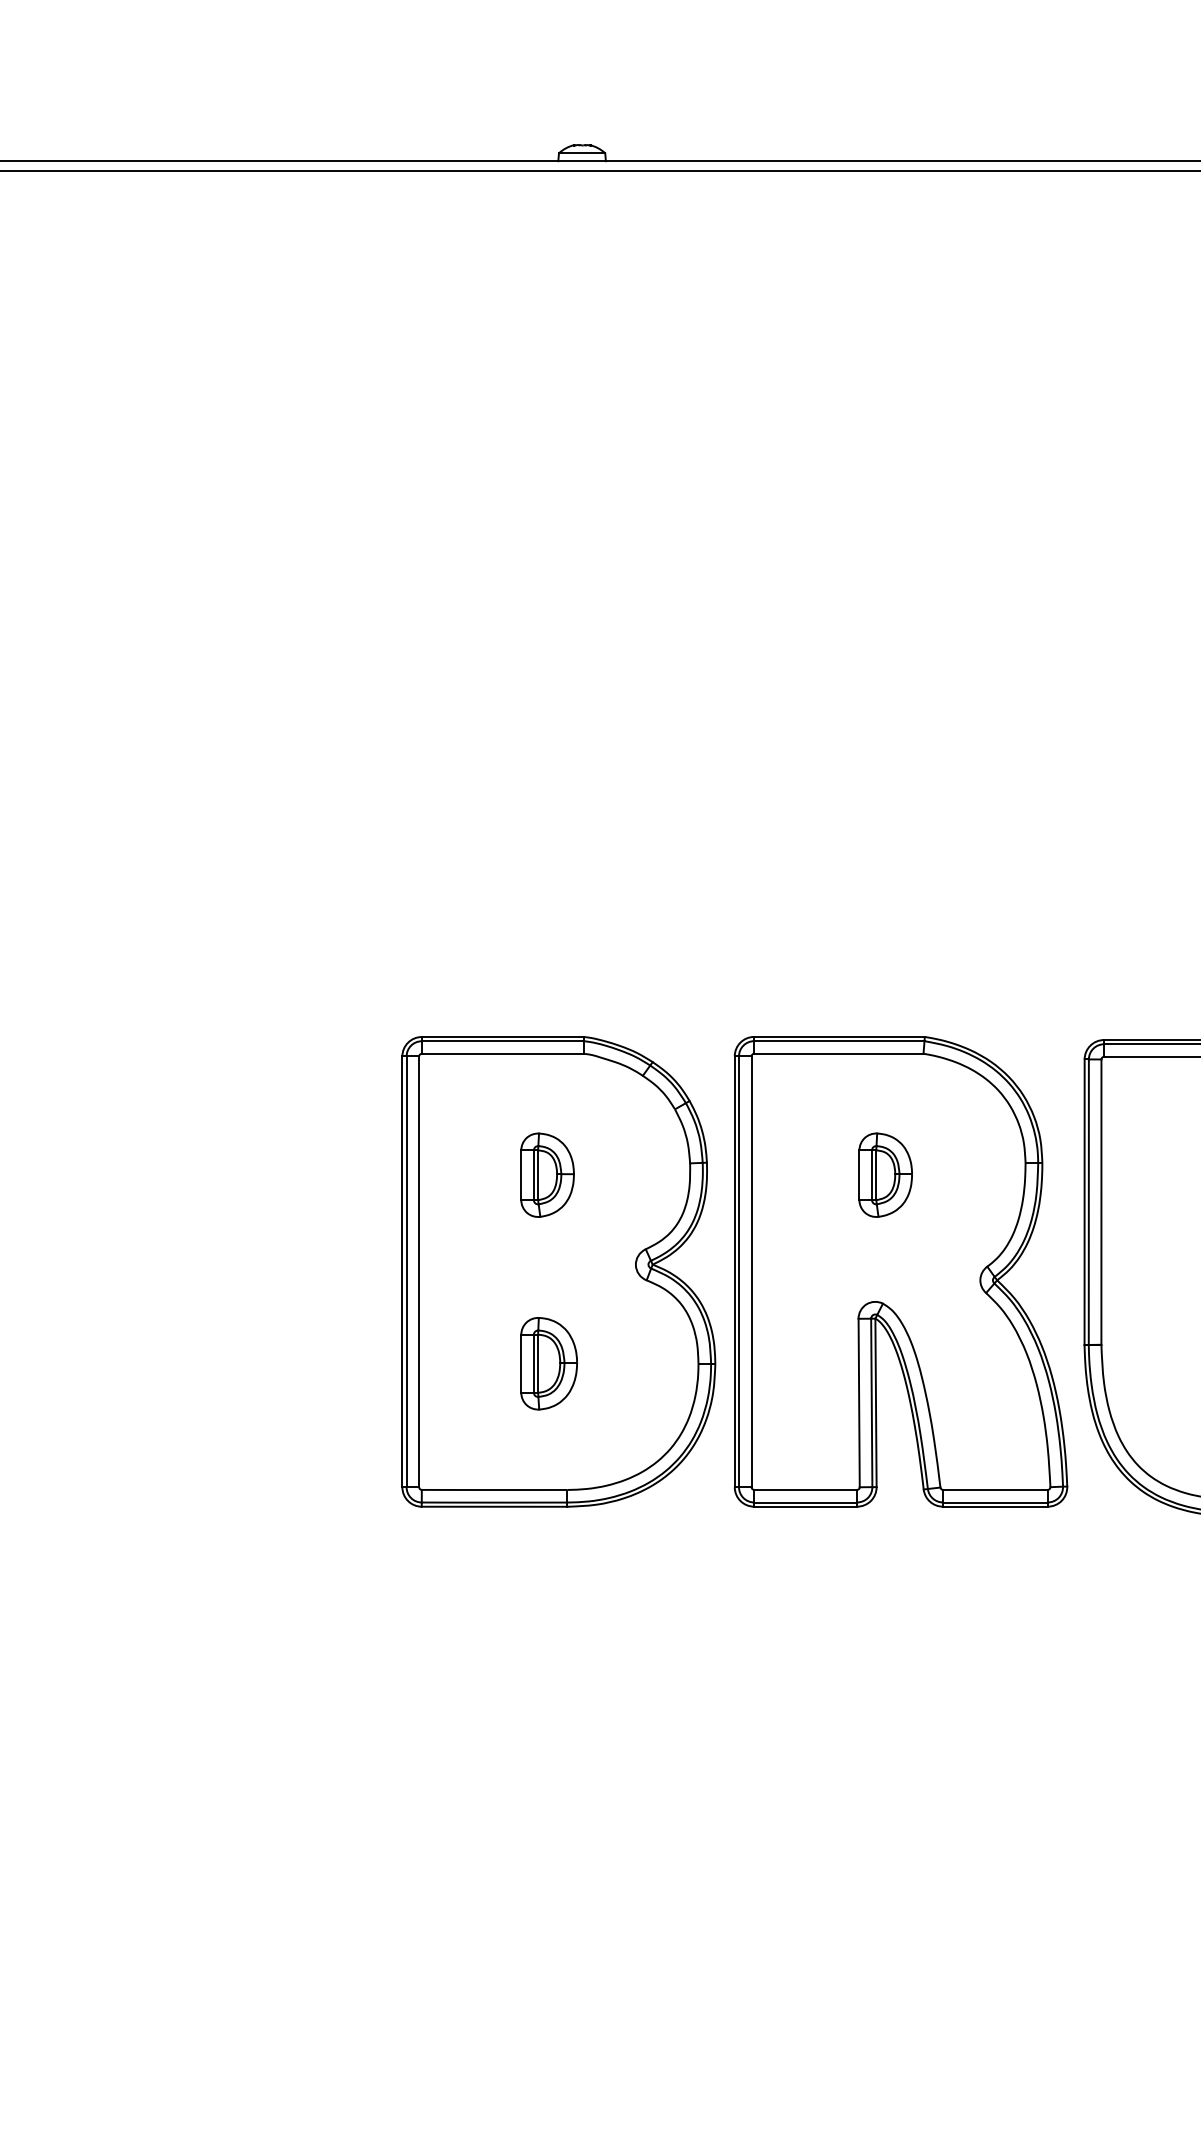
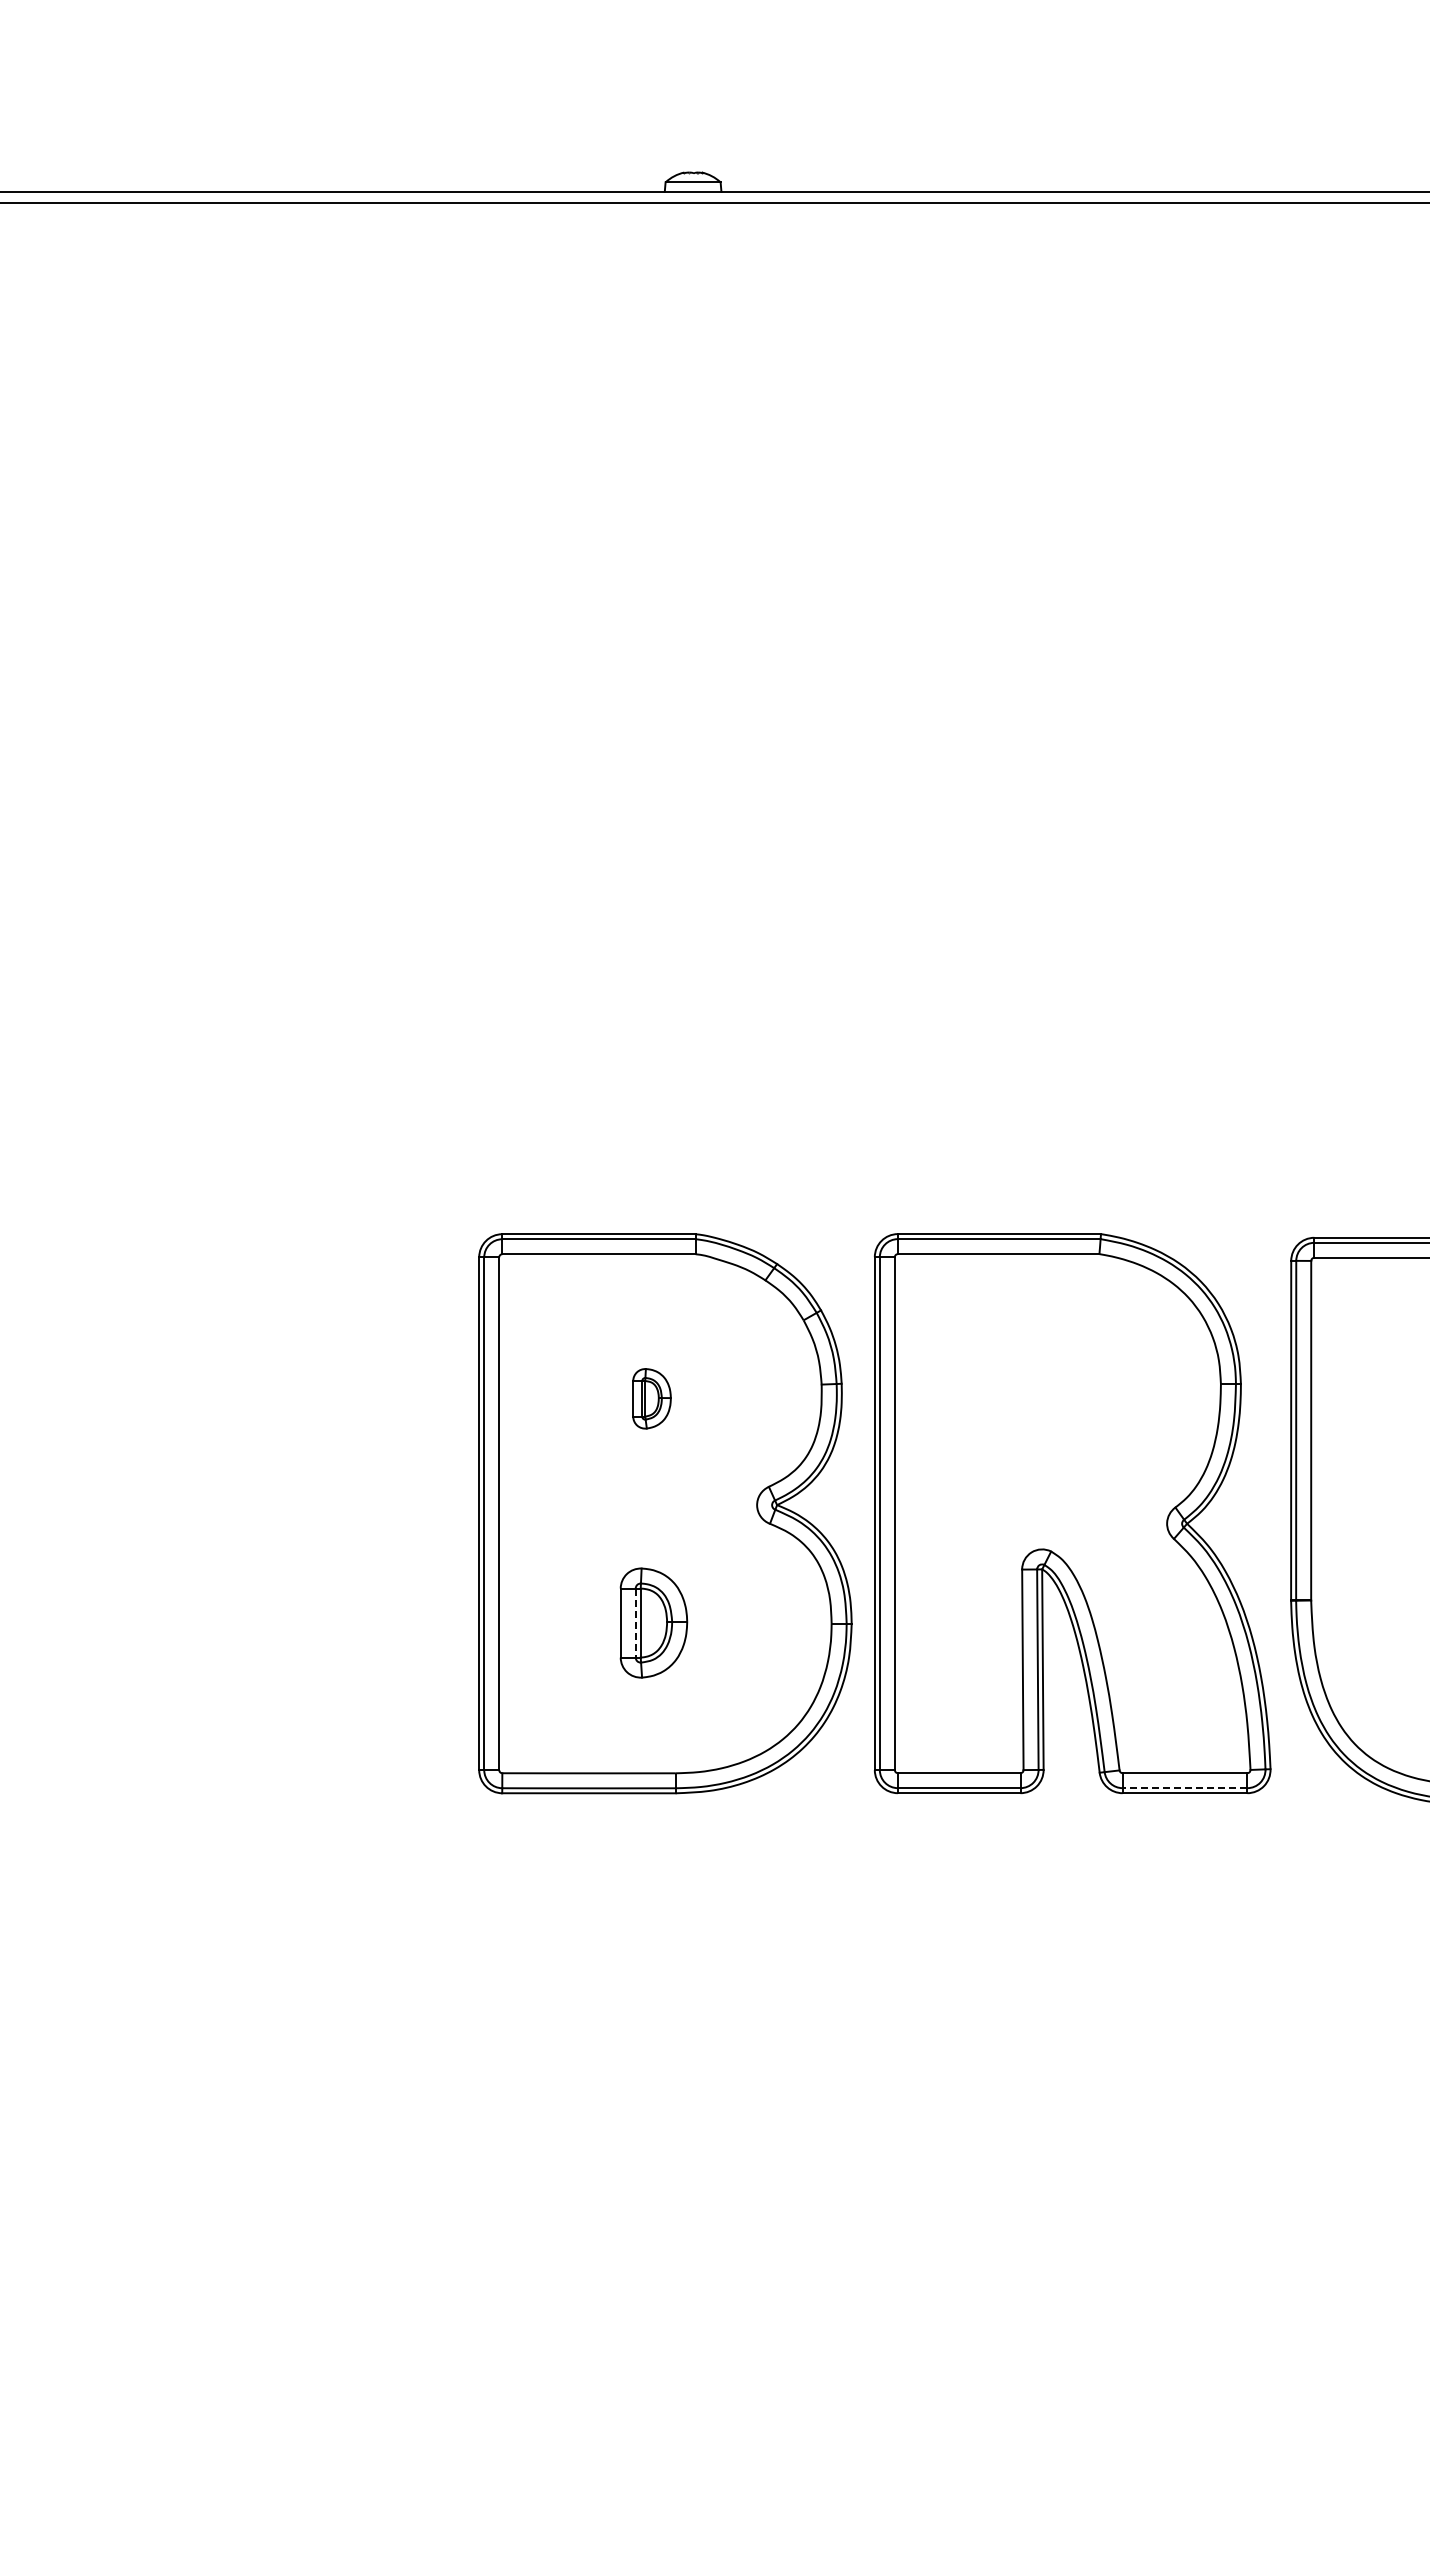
part: (547, 1175) -> (651, 1398), size x0.6
part: (885, 1175) -> (1054, 1398), removed
line: (533, 1364) -> (635, 1623), solid -> dashed
line: (994, 1502) -> (1184, 1788), solid -> dashed

